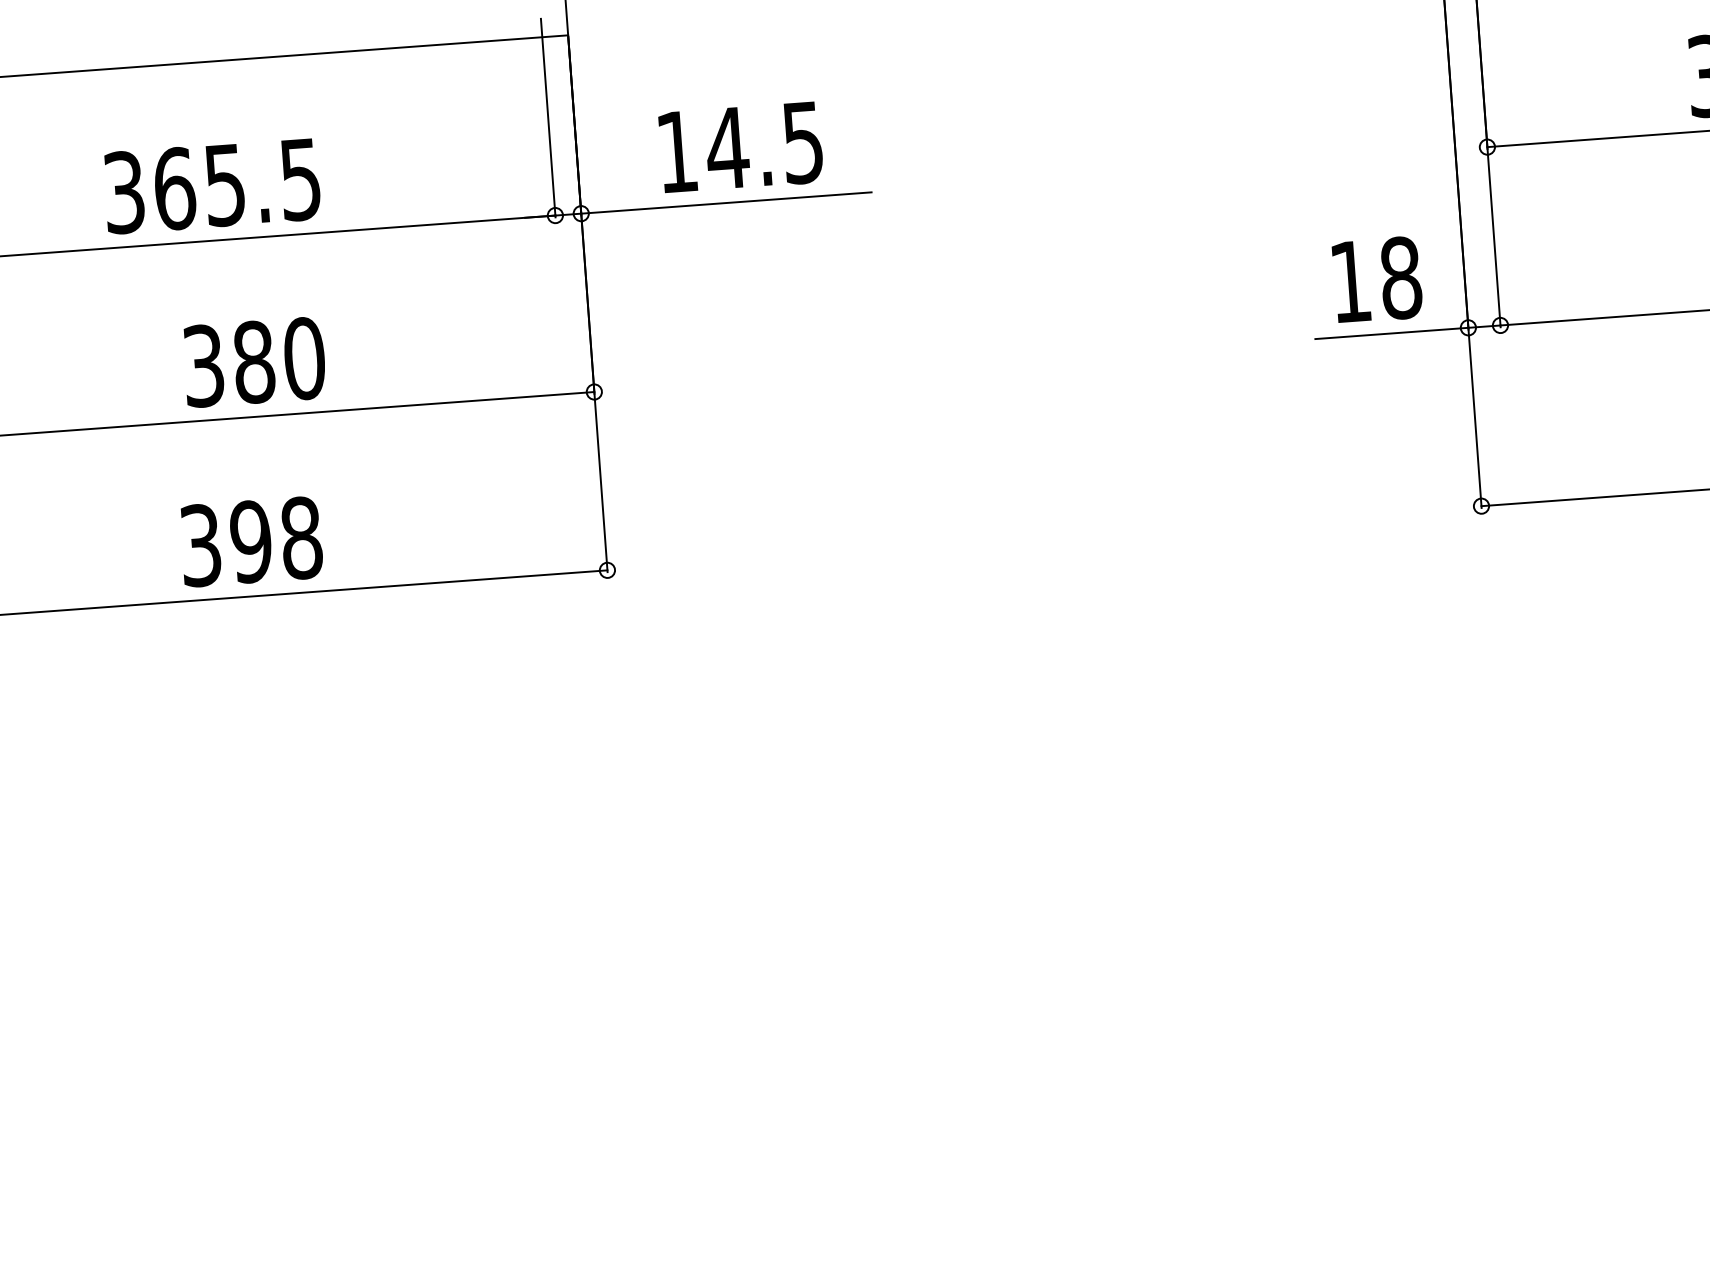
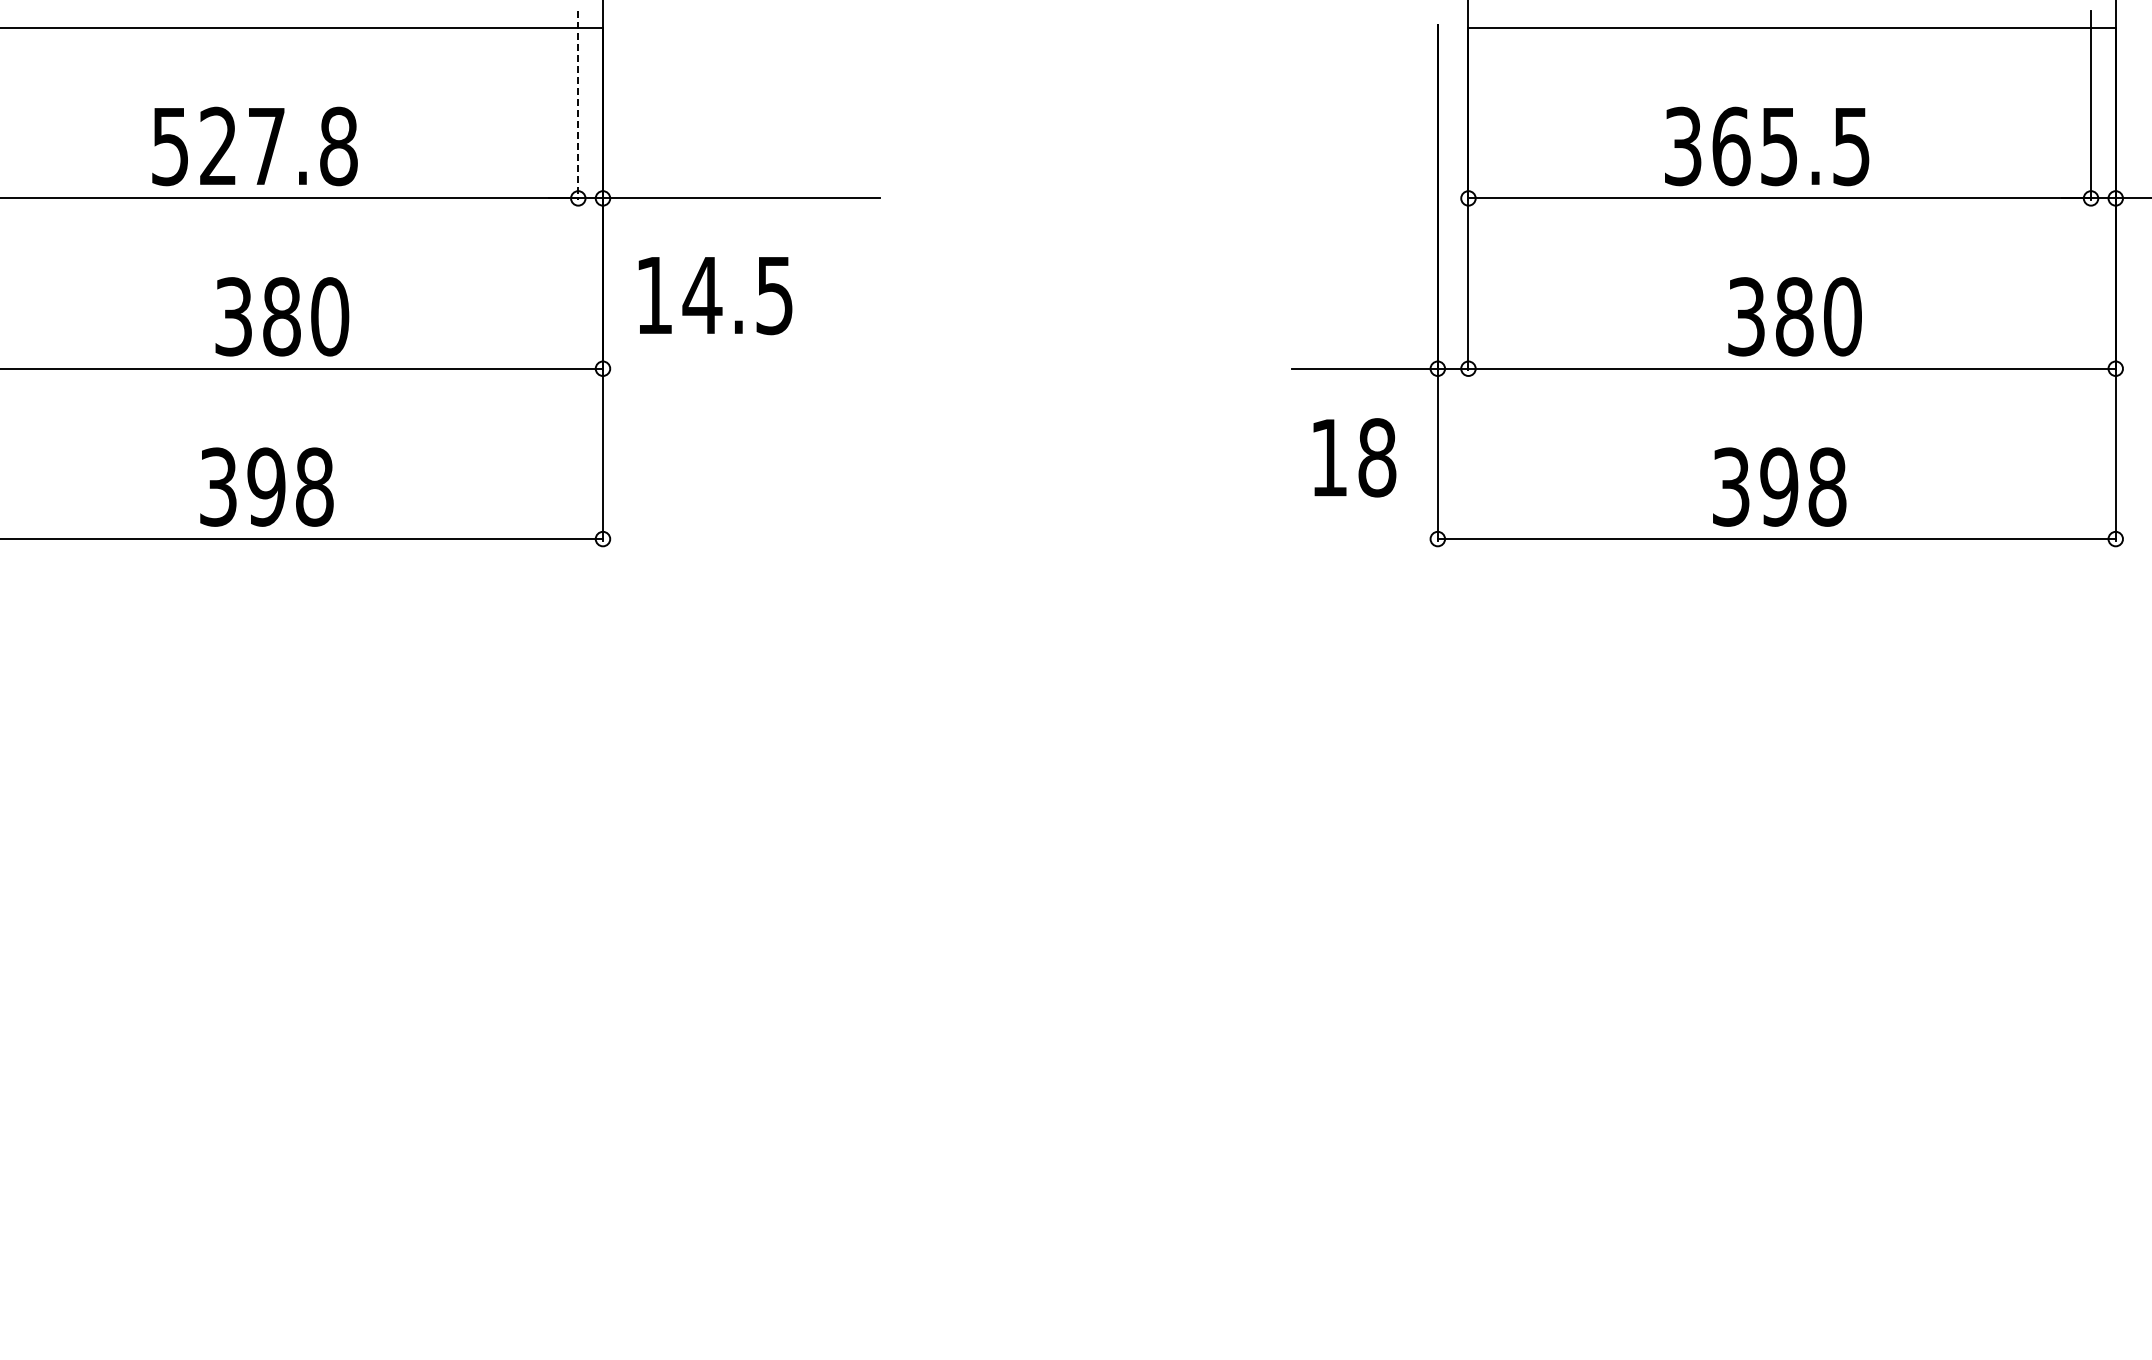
line: (548, 118) -> (578, 105), solid -> dashed
text: (741, 148) -> (715, 296), moved
text: (212, 186) -> (254, 146), 365.5 -> 527.8
text: (1377, 279) -> (1354, 457), moved

